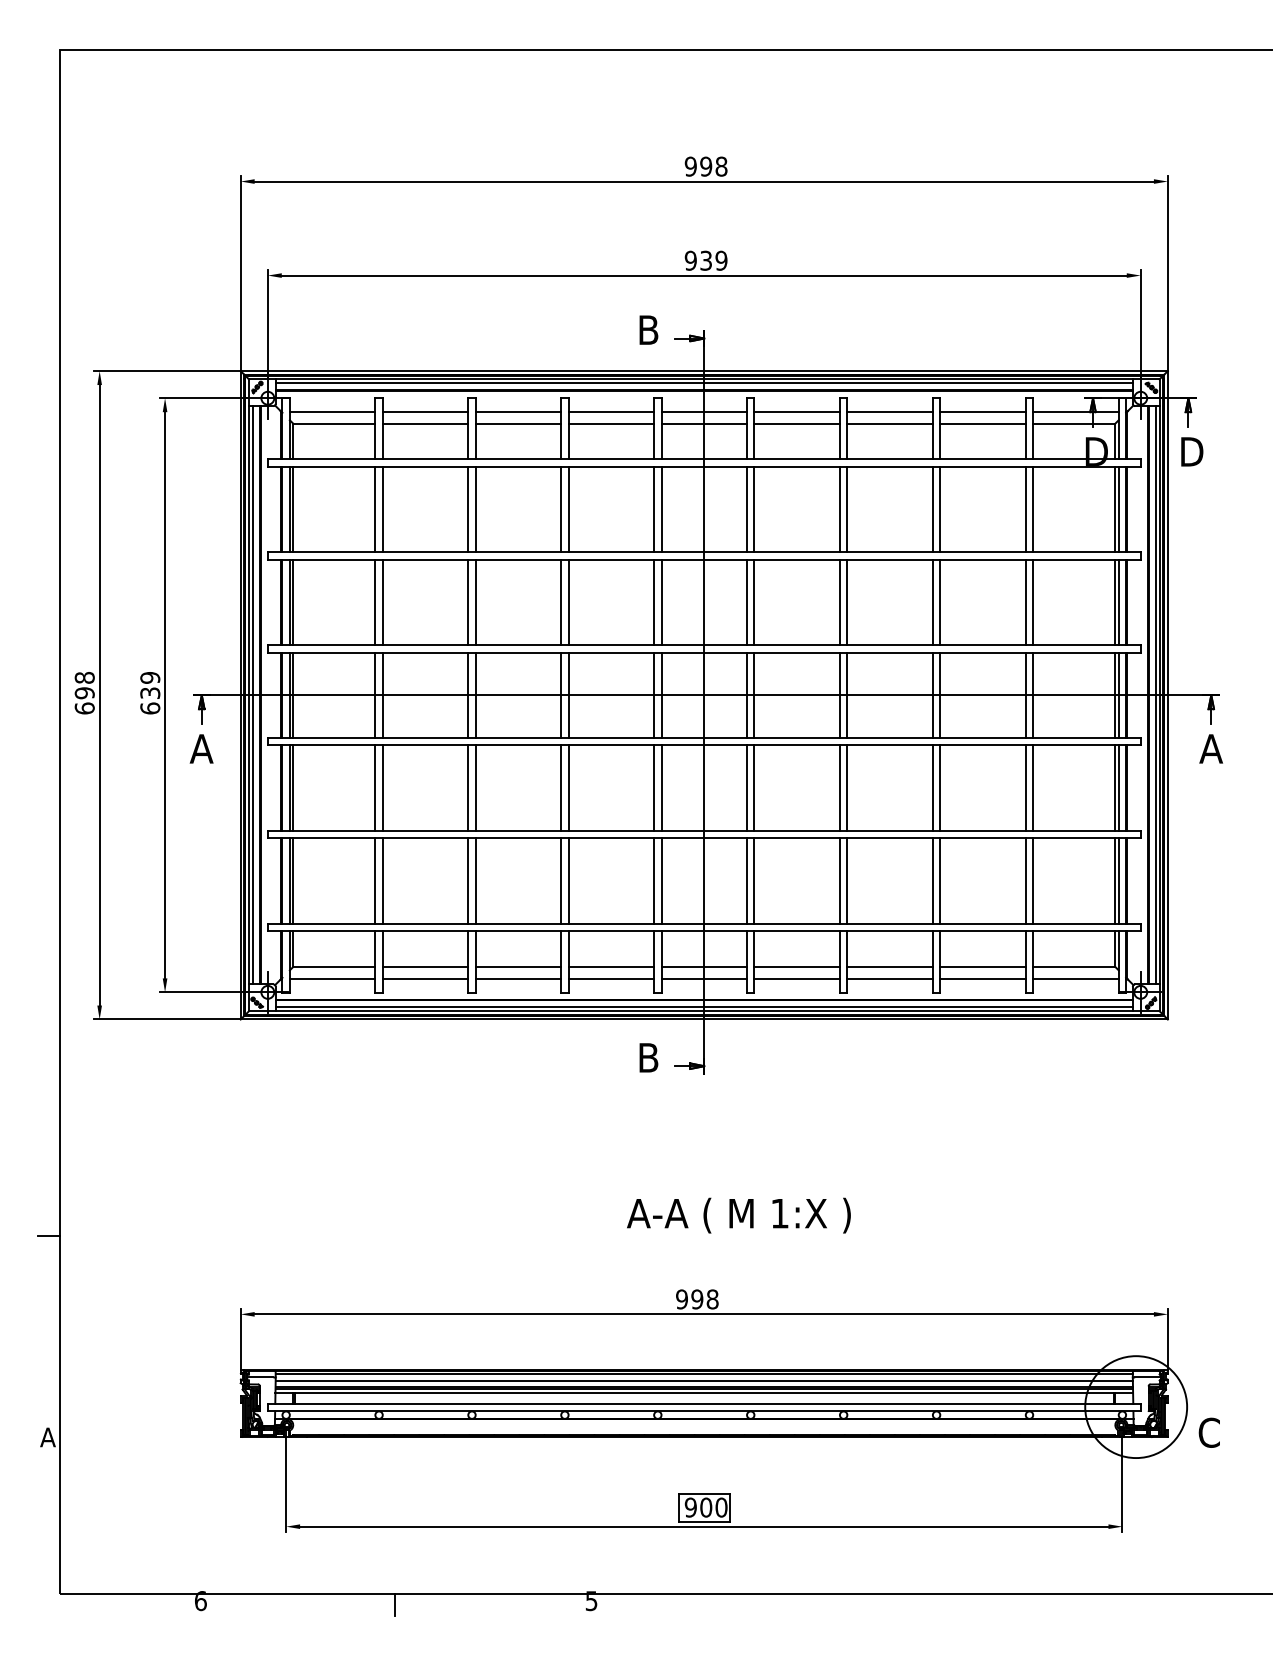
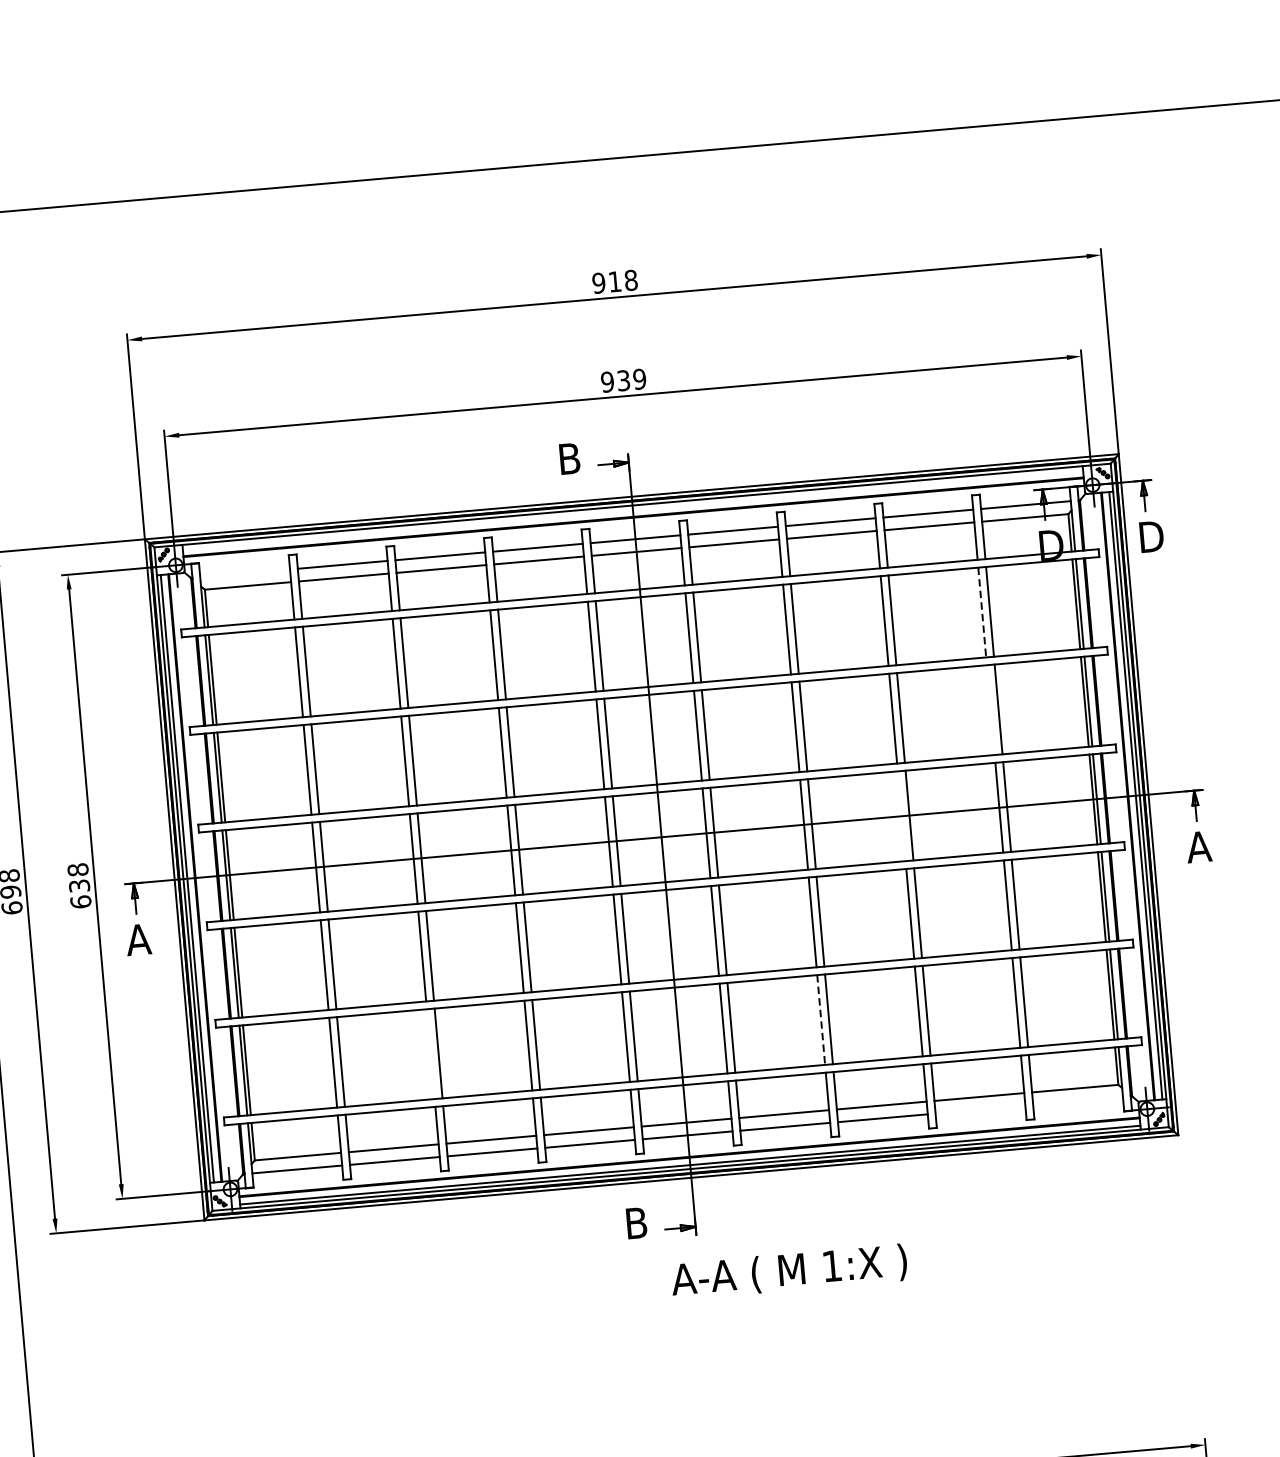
text: (706, 166) -> (615, 281), 998 -> 918
line: (703, 383) -> (632, 509), removed
line: (332, 411) -> (245, 573), removed
line: (1025, 509) -> (981, 612), solid -> dashed
line: (1025, 602) -> (990, 710), removed
text: (150, 677) -> (78, 869), 639 -> 638
line: (932, 695) -> (901, 816), removed
line: (468, 880) -> (430, 1053), removed
line: (839, 881) -> (820, 1020), solid -> dashed
line: (982, 979) -> (979, 1110), removed
line: (1075, 979) -> (1077, 1101), removed
text: (738, 1215) -> (788, 1271), moved

